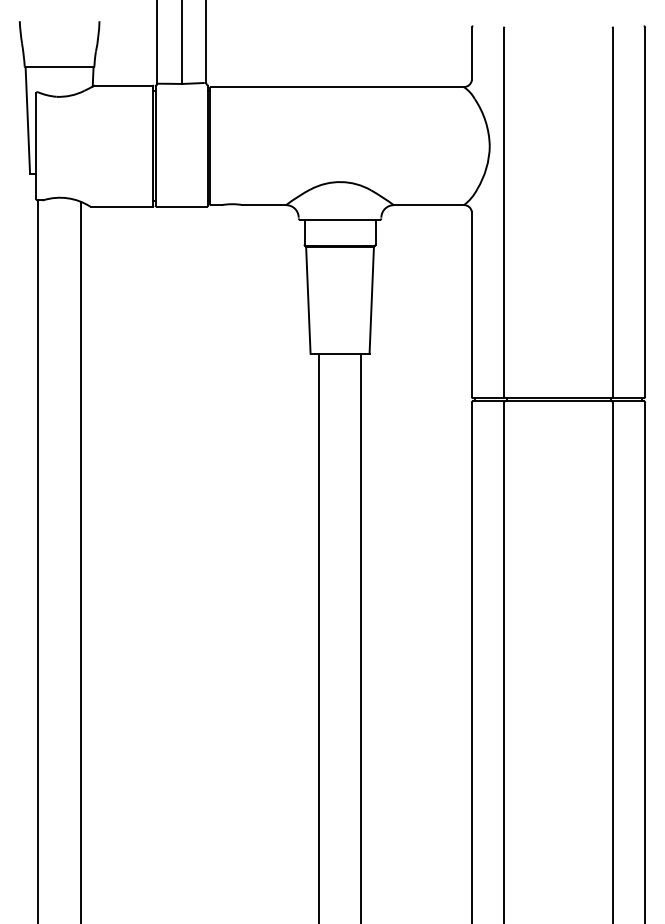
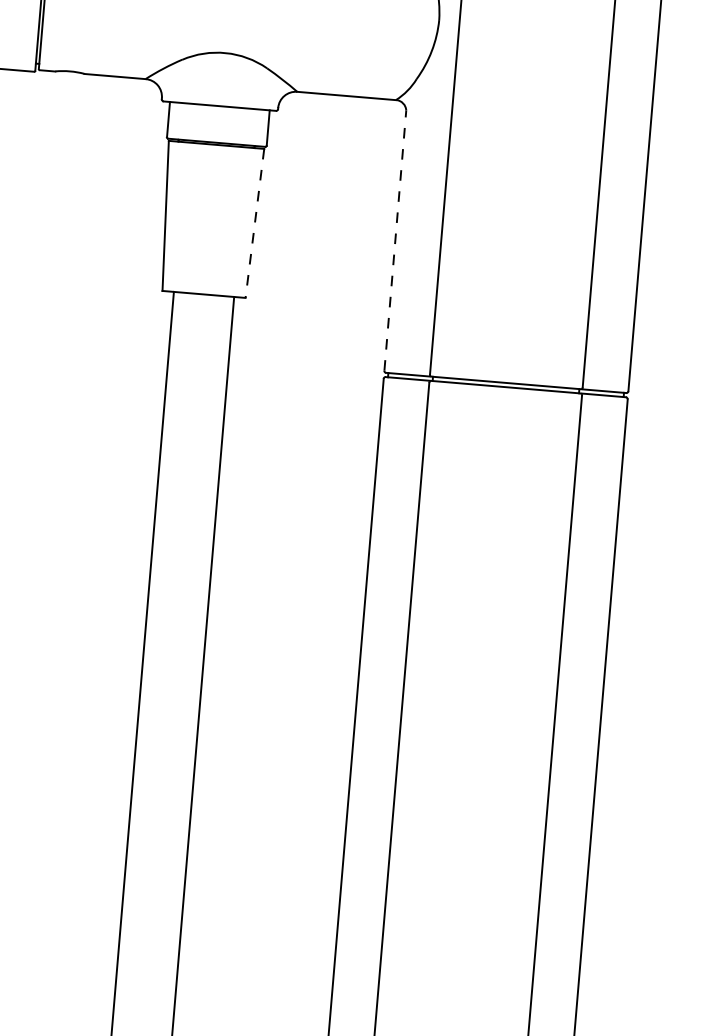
line: (371, 301) -> (254, 224), solid -> dashed
line: (471, 303) -> (394, 239), solid -> dashed

